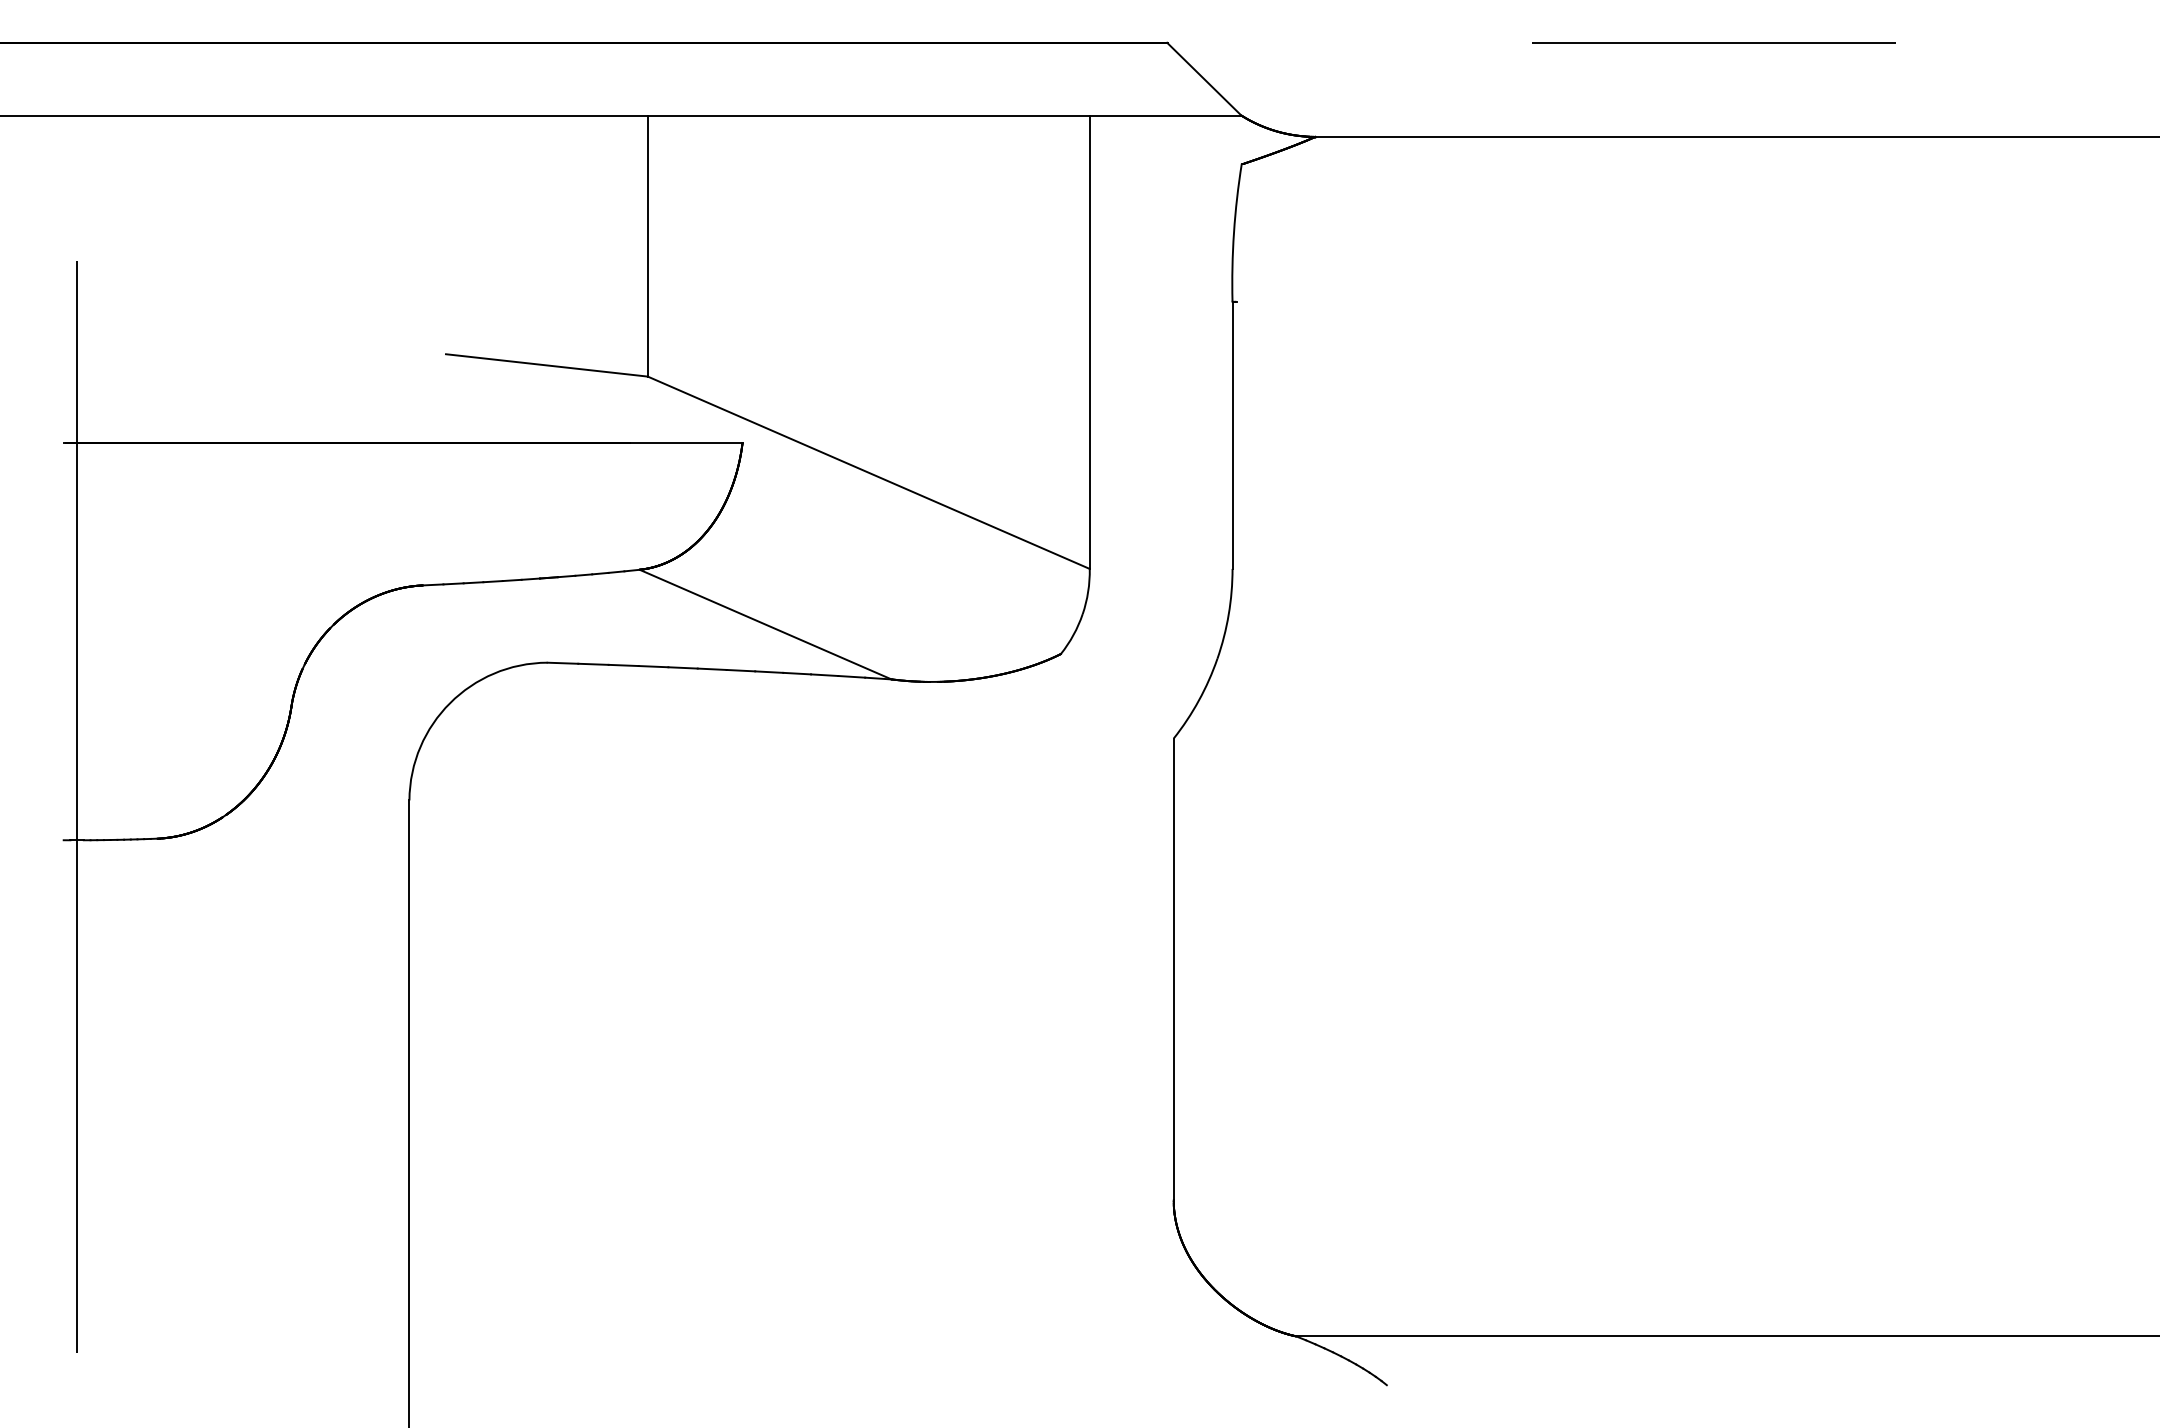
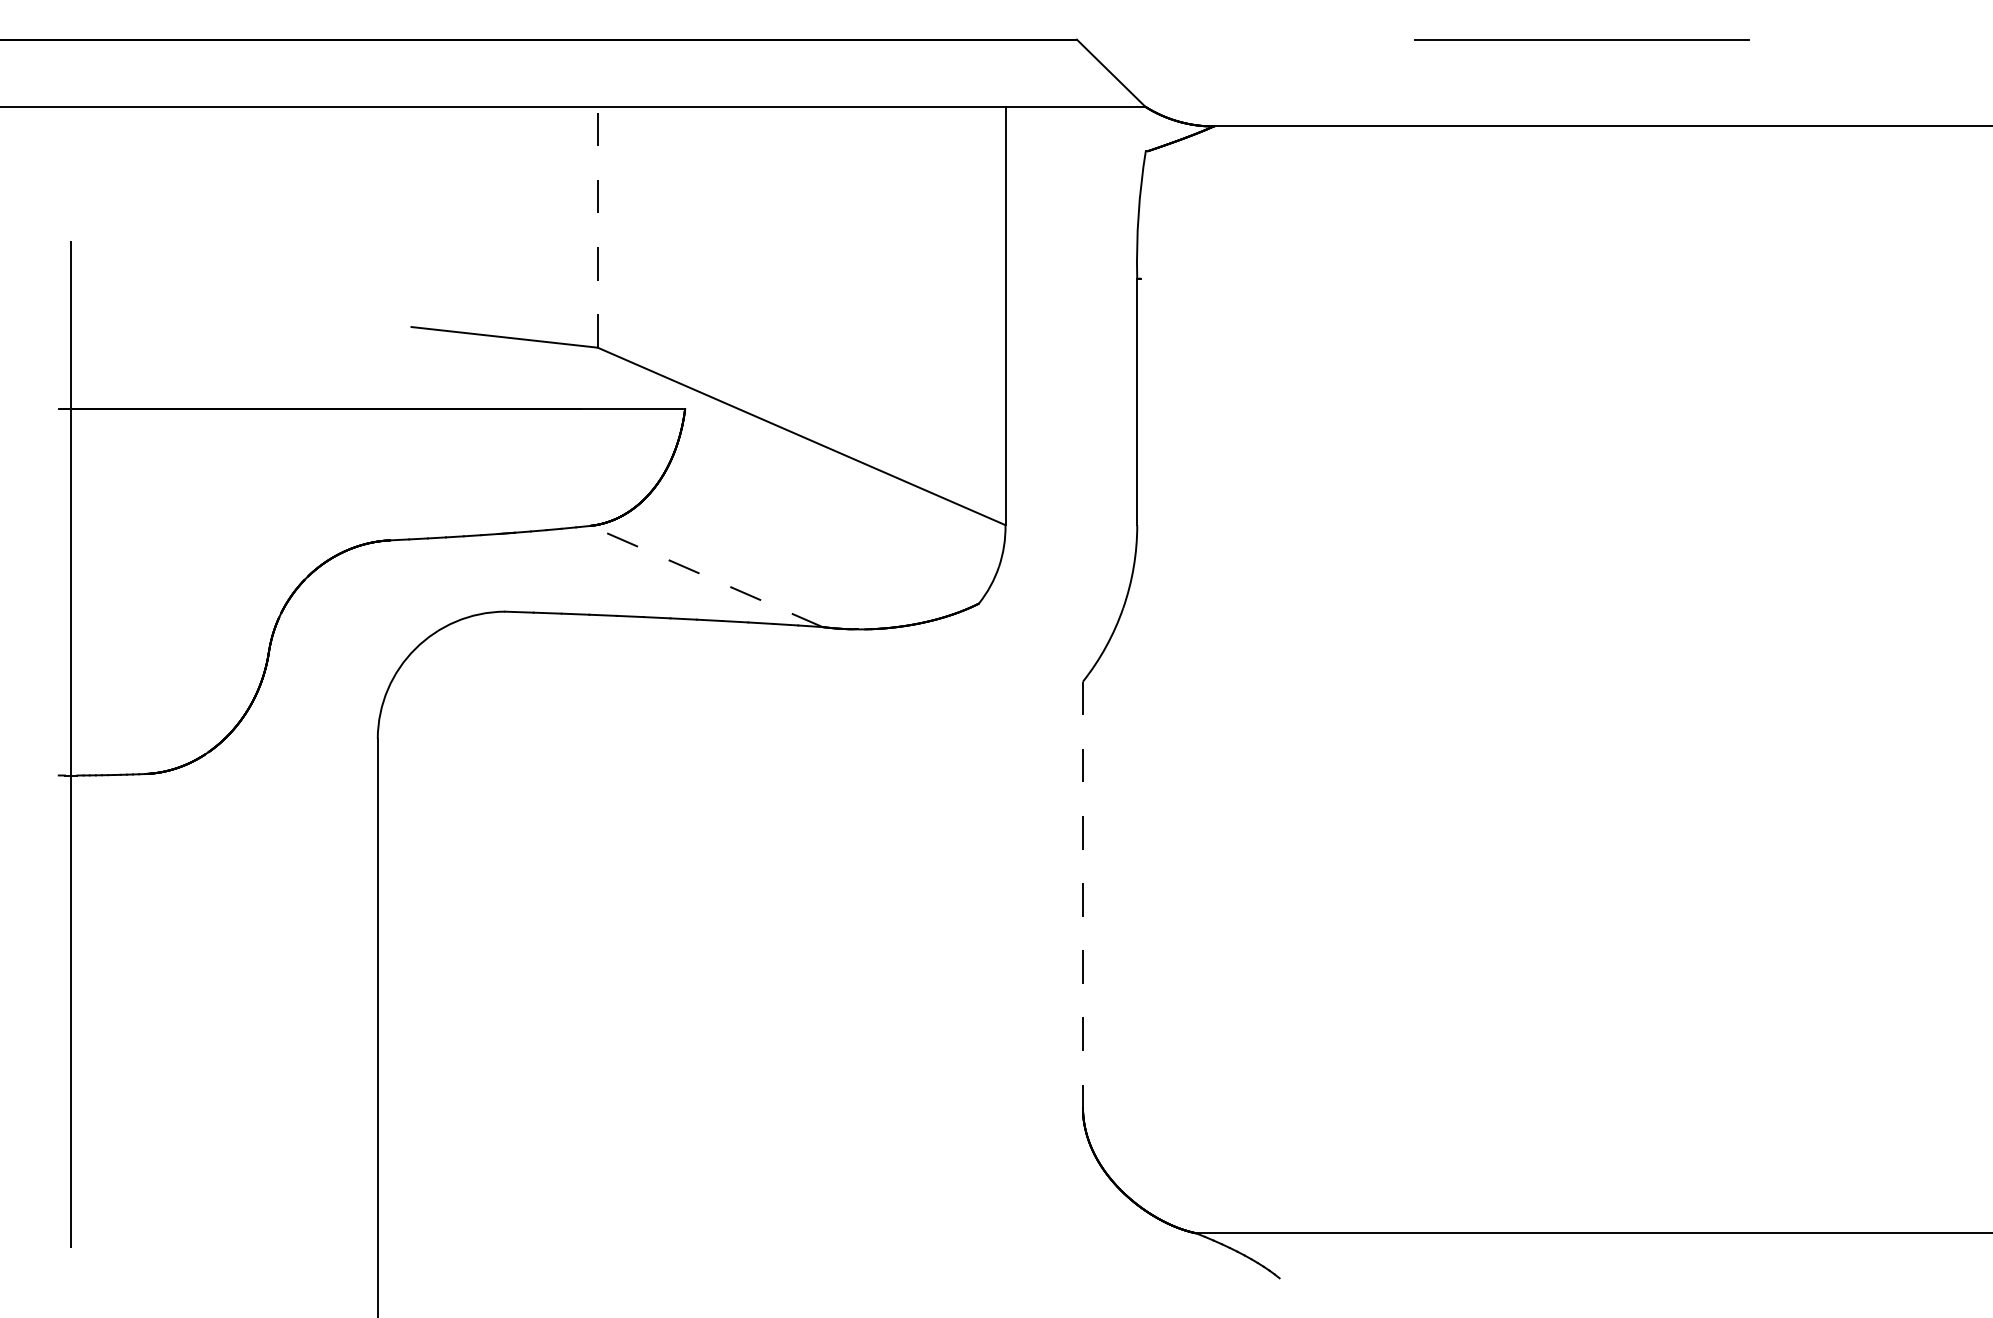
line: (647, 246) -> (597, 227), solid -> dashed
line: (765, 624) -> (706, 576), solid -> dashed
line: (1173, 969) -> (1082, 894), solid -> dashed

